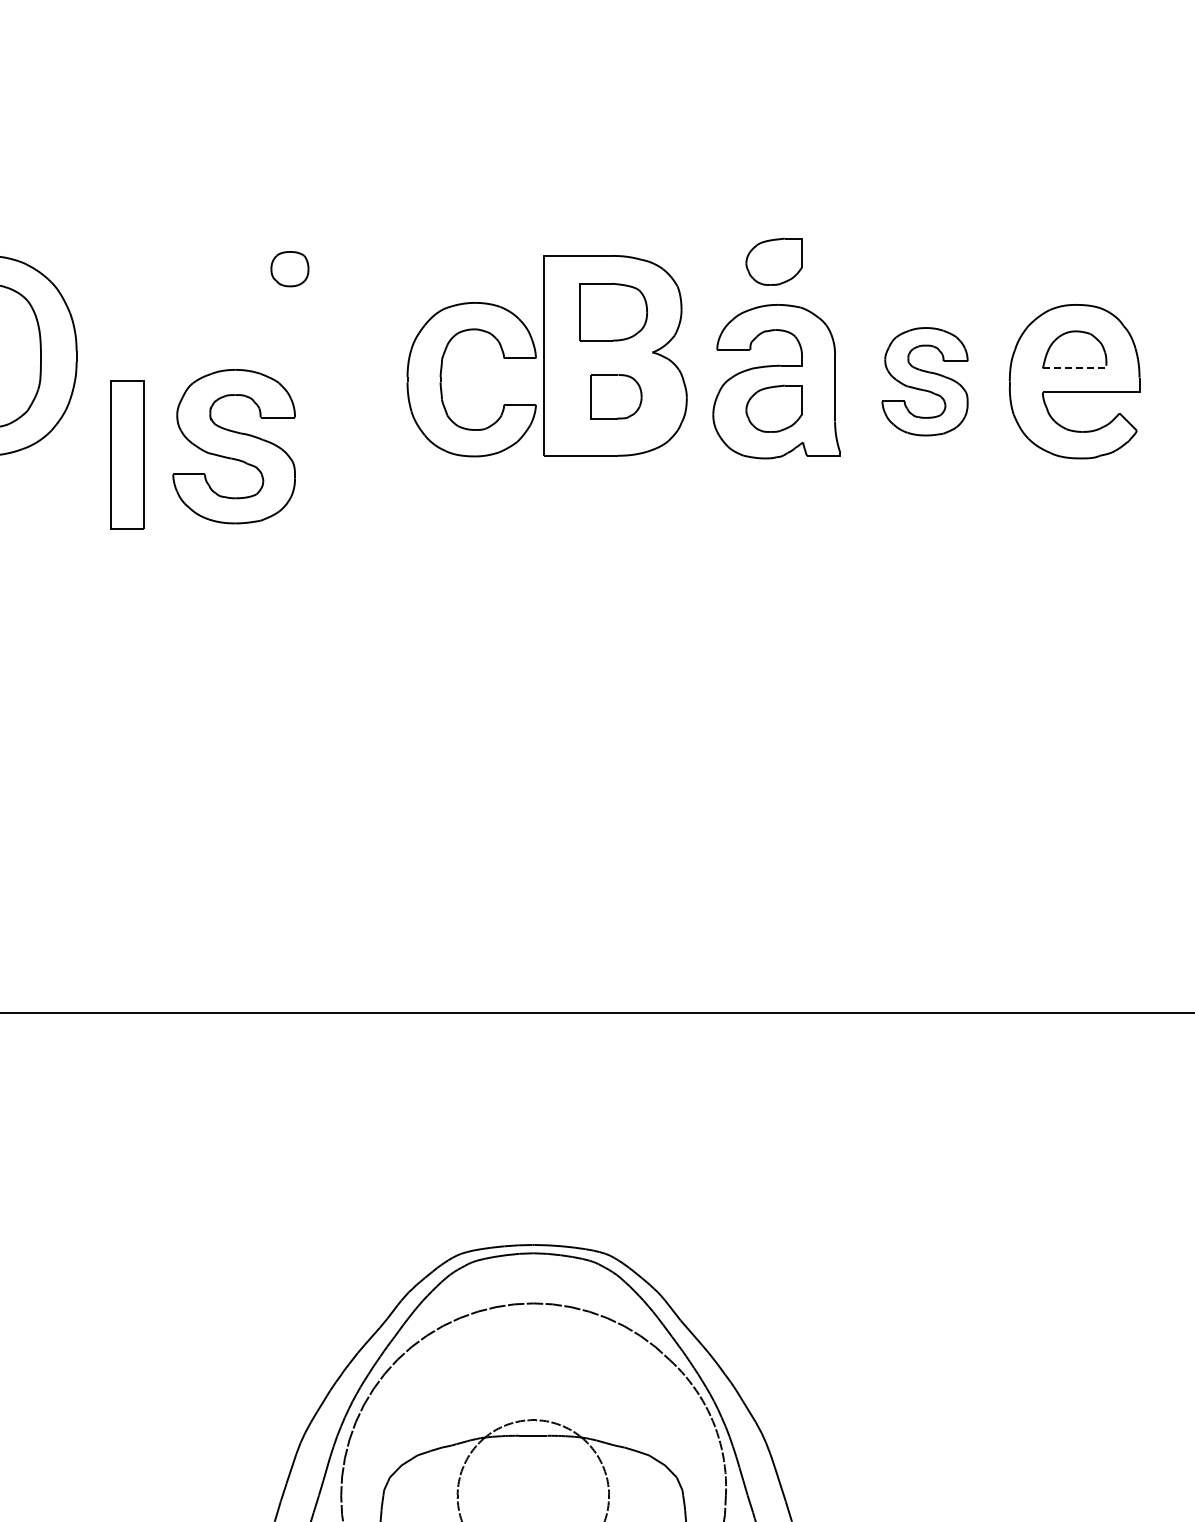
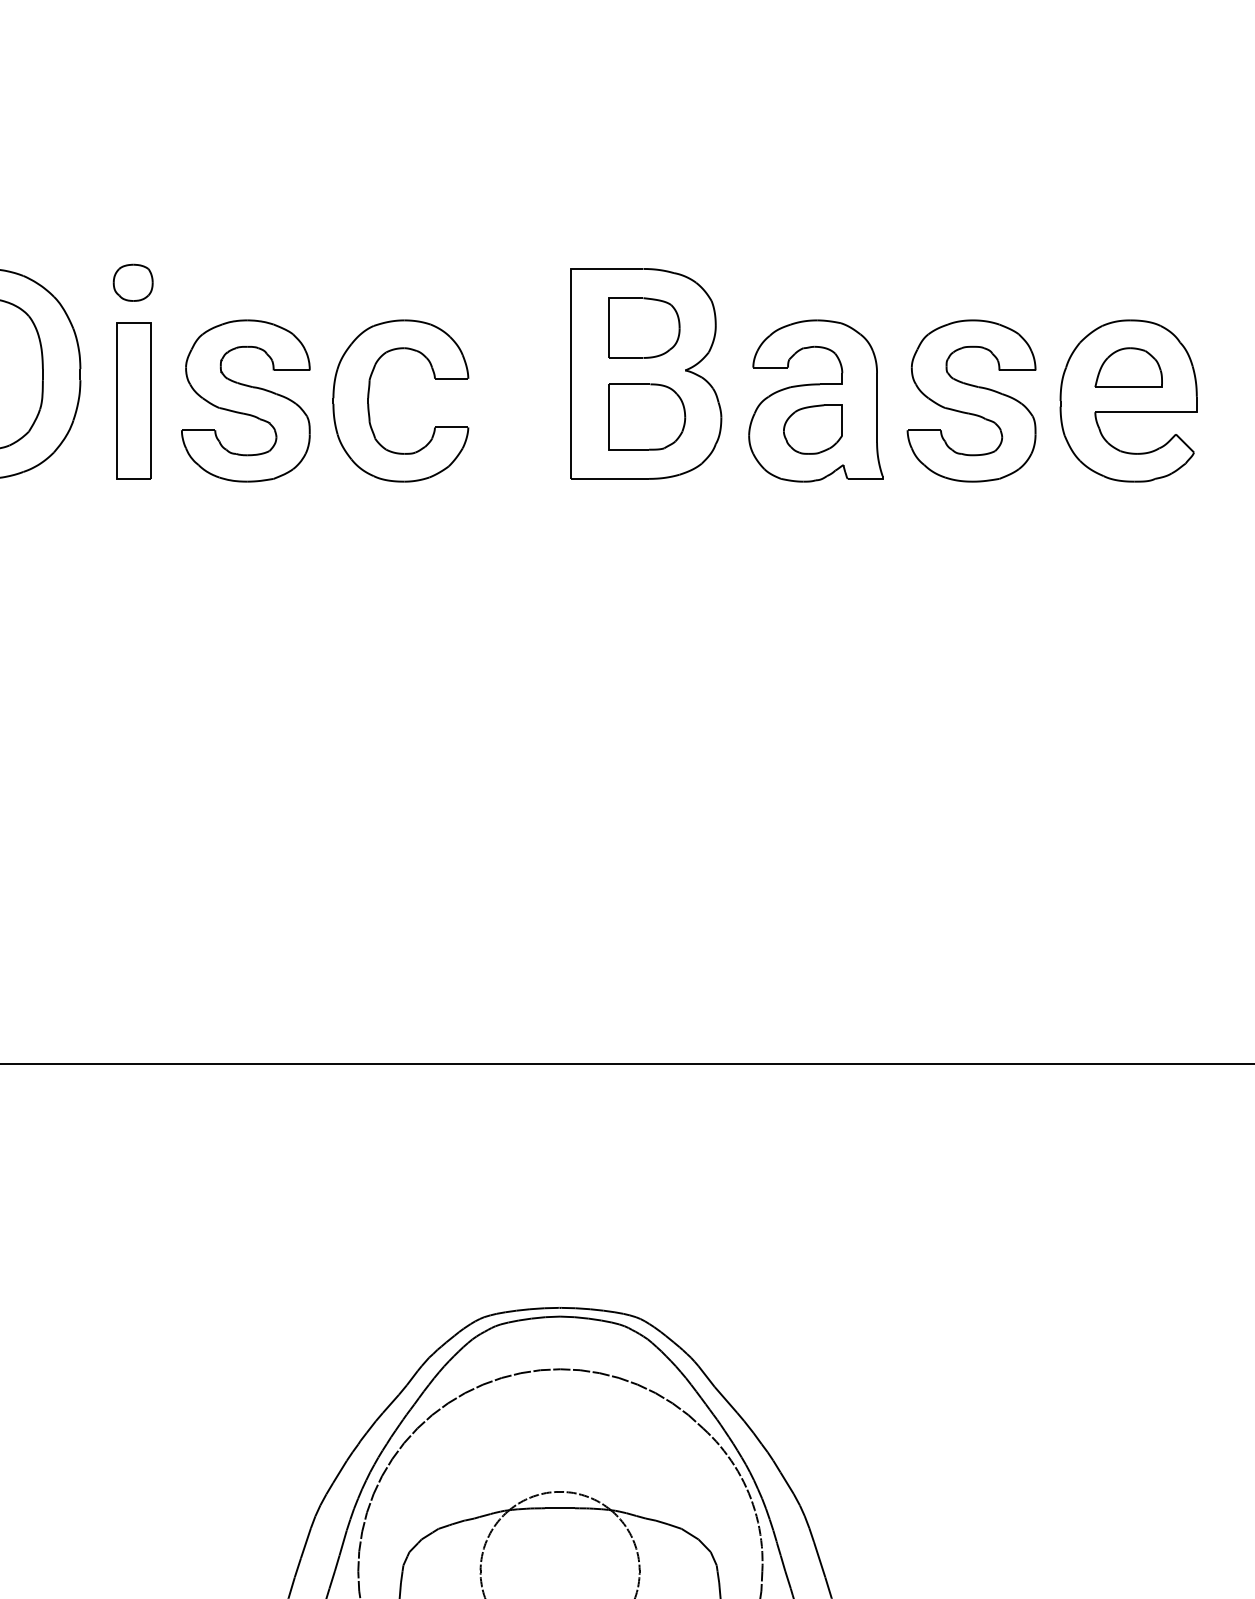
part: (773, 261) -> (812, 274), removed
part: (289, 269) -> (132, 283), moved
line: (1076, 368) -> (1130, 387), dashed -> solid
part: (441, 379) -> (369, 400), moved
part: (924, 381) -> (970, 400), size x1.43
part: (616, 396) -> (647, 416), size x1.43
part: (233, 446) -> (245, 400), moved
part: (127, 454) -> (133, 400), moved

